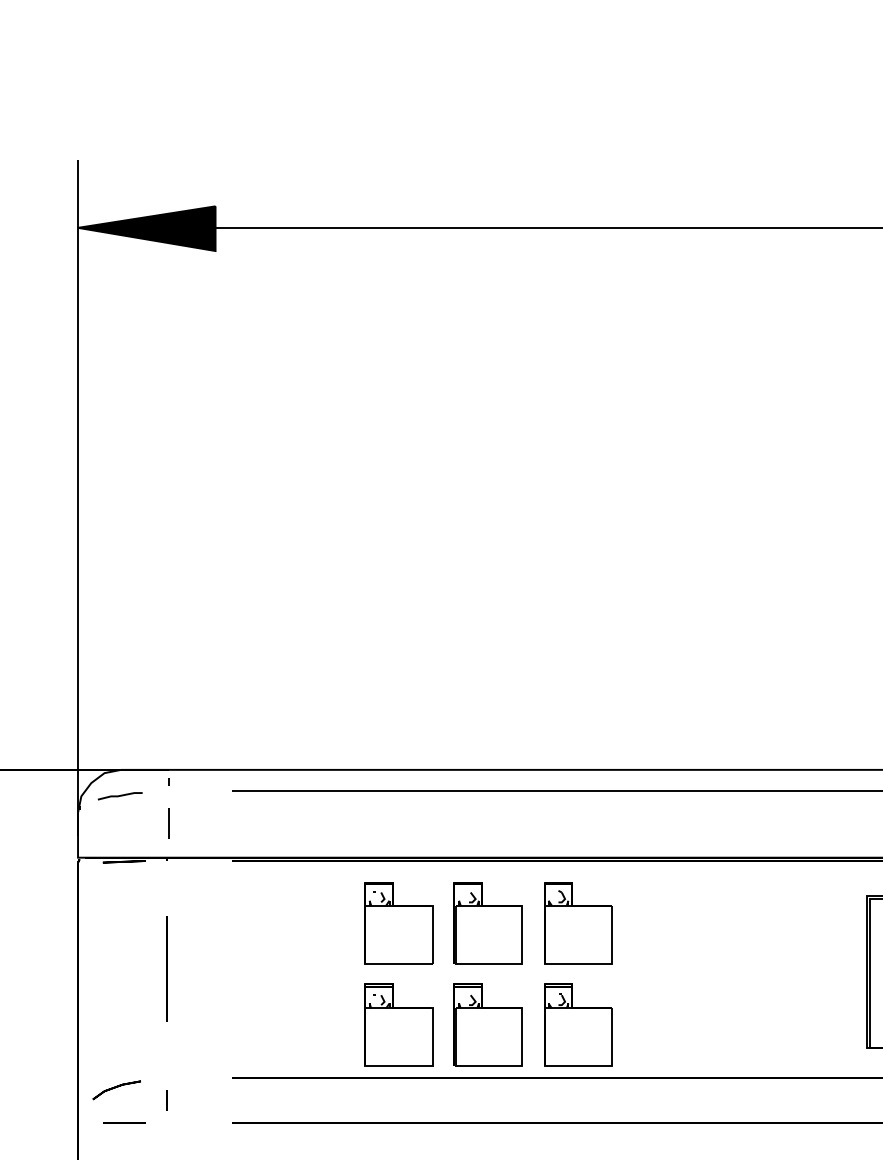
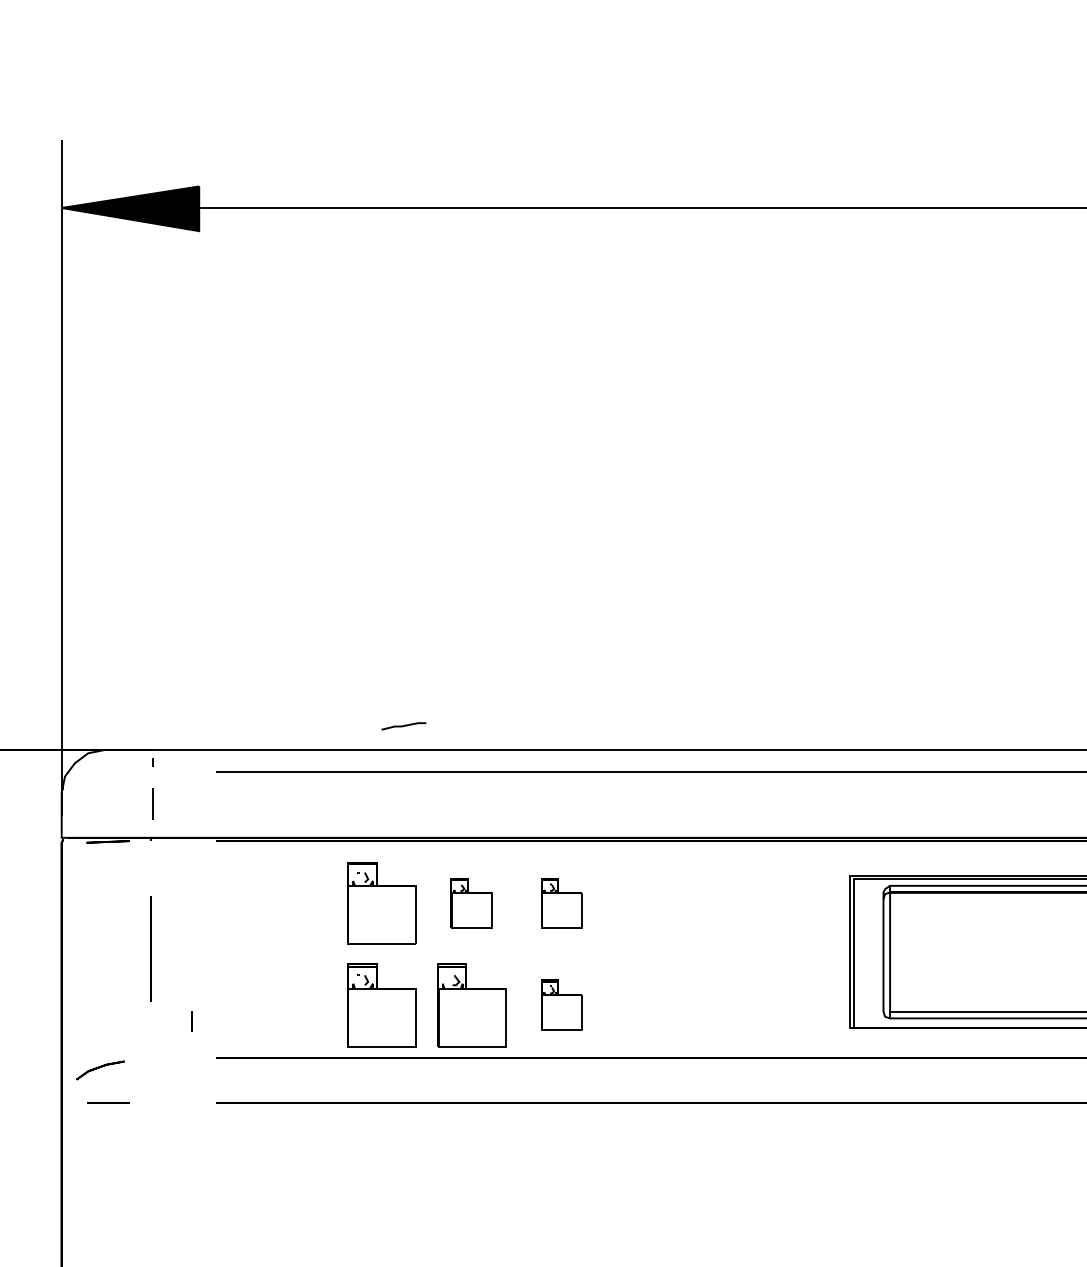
line: (119, 796) -> (403, 726), moved
part: (487, 923) -> (471, 903), size x0.6
part: (577, 923) -> (561, 903), size x0.6
part: (577, 1025) -> (561, 1005), size x0.6
line: (166, 1100) -> (191, 1021), moved

